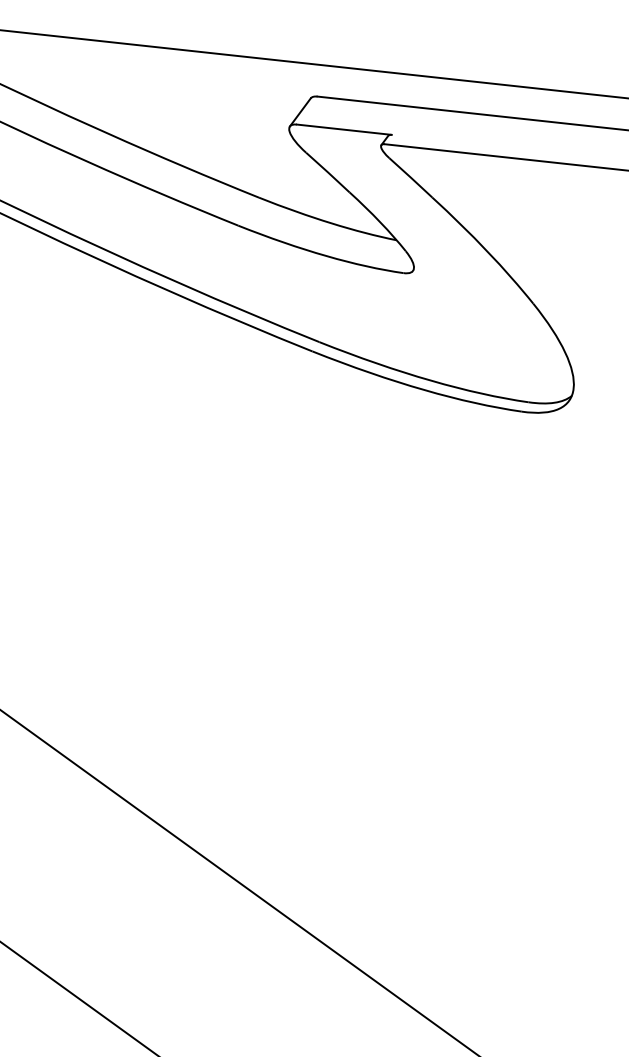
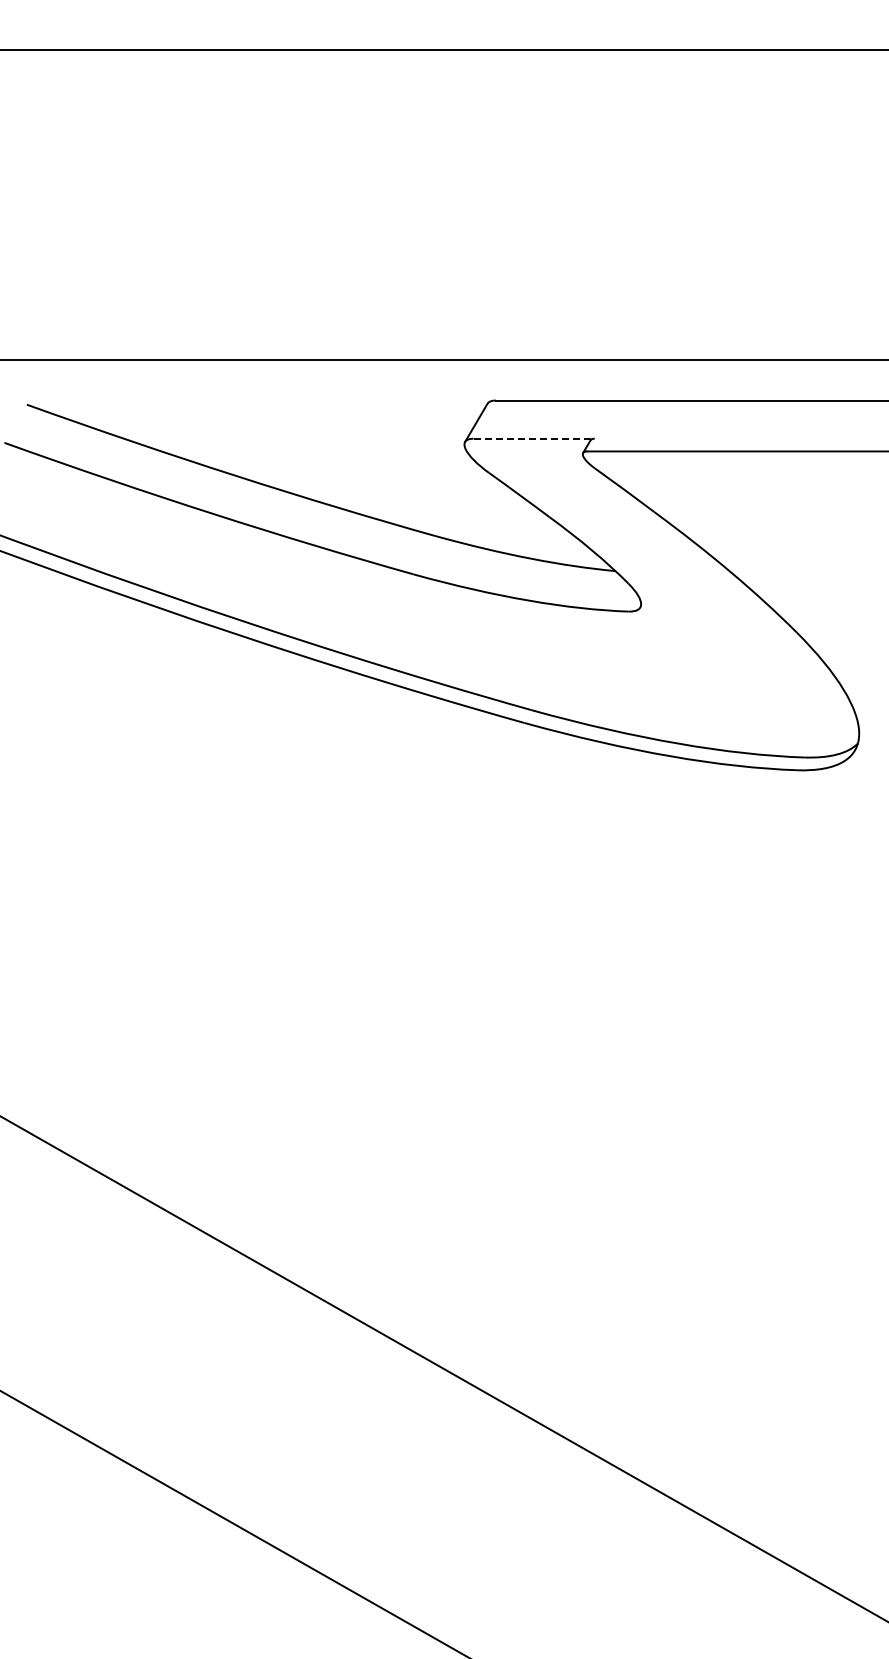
line: (344, 129) -> (534, 438), solid -> dashed

